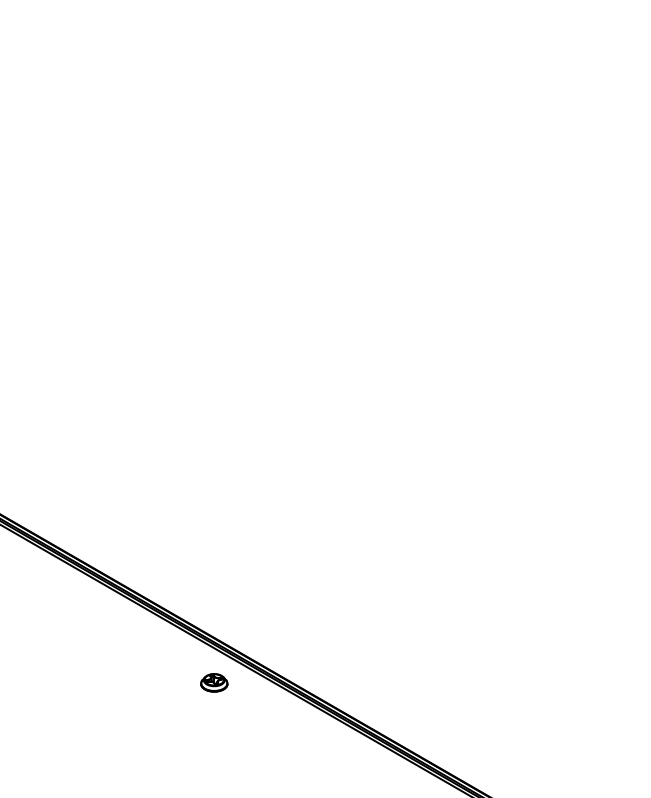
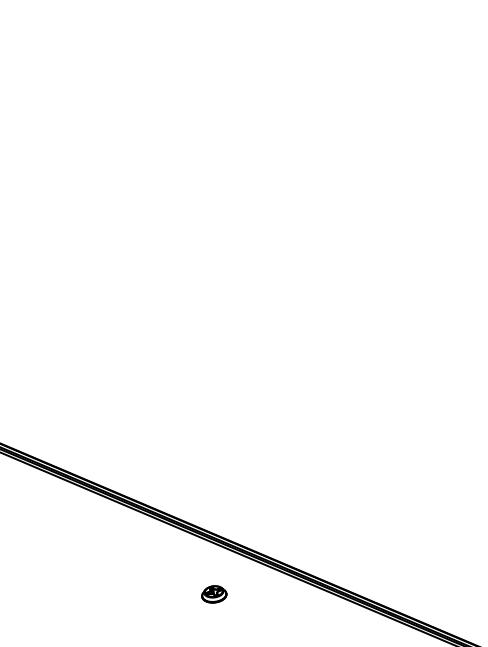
part: (214, 682) -> (214, 594), moved

